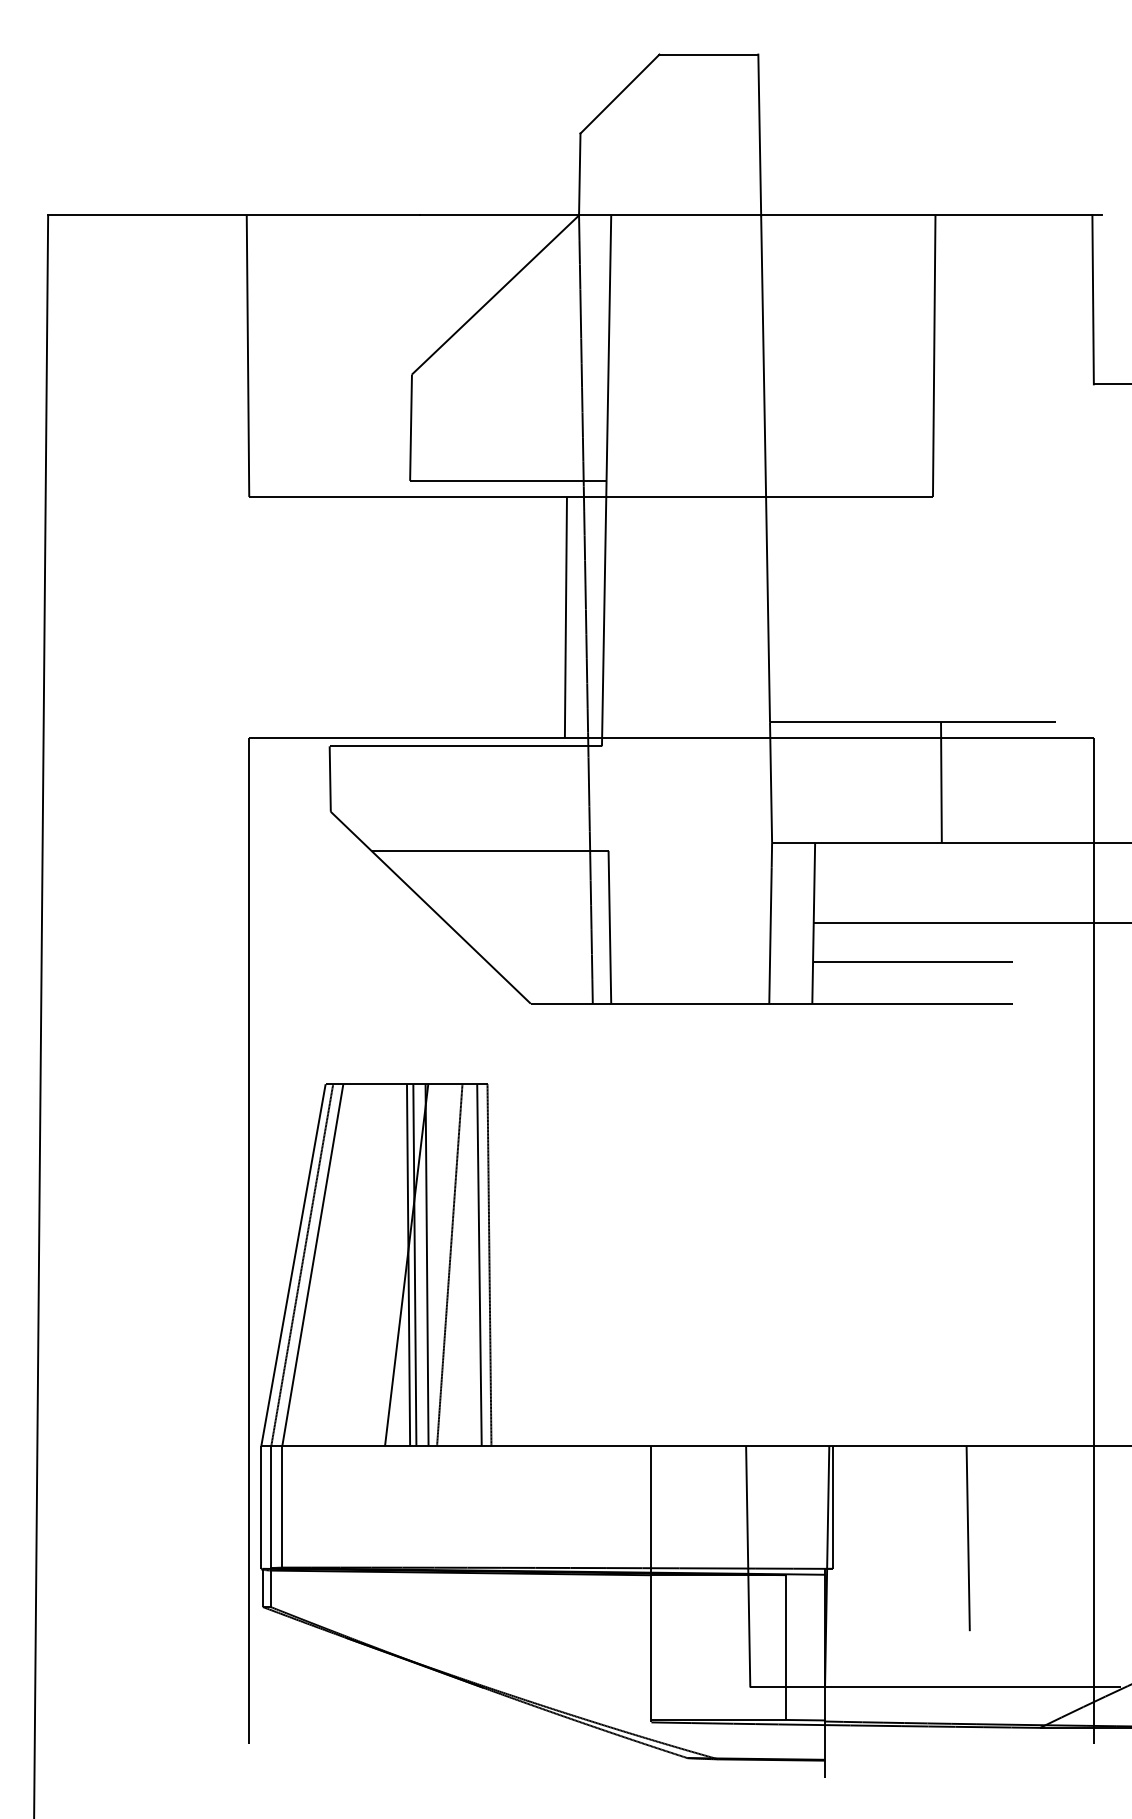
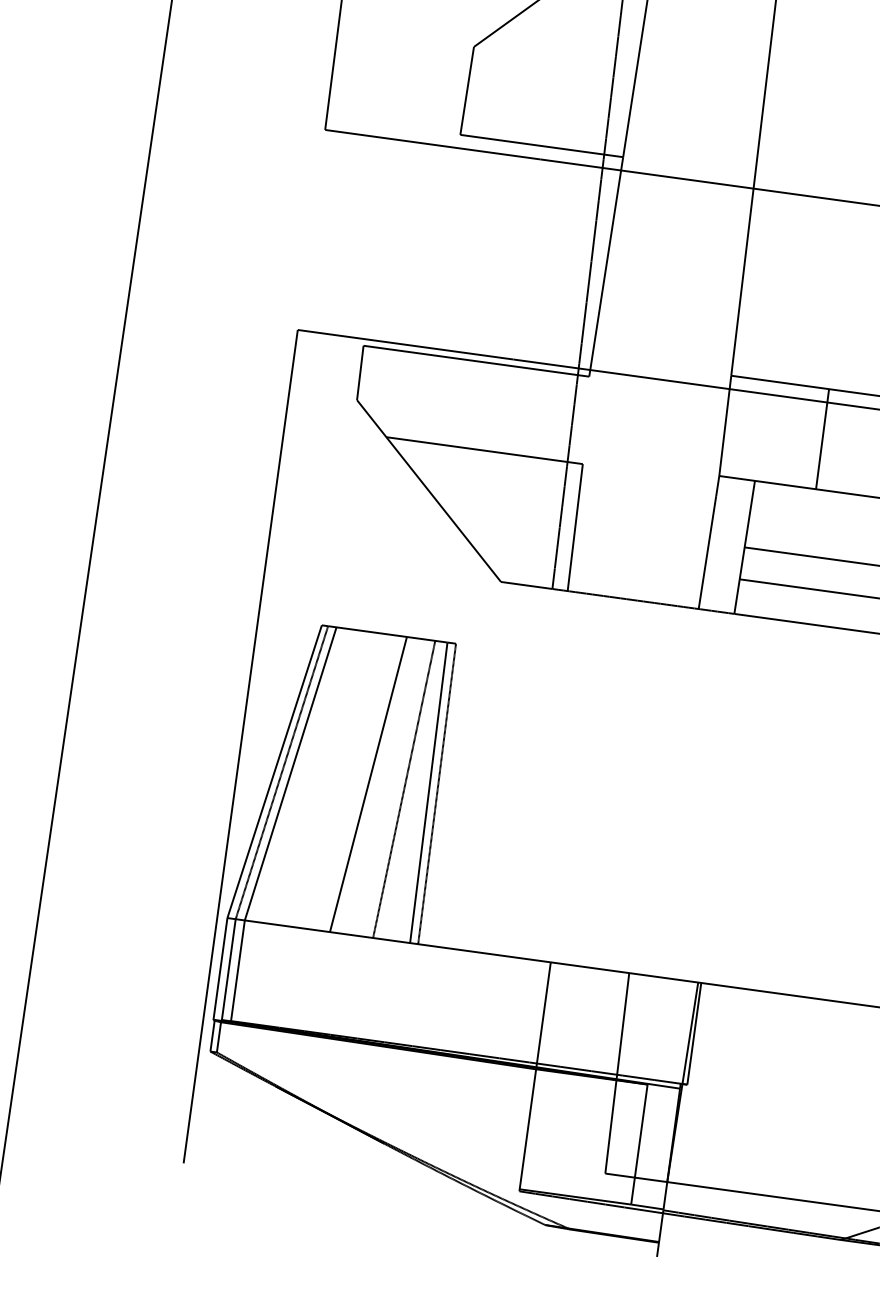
line: (565, 617) -> (573, 265), removed
line: (941, 782) -> (822, 439), moved
line: (408, 1265) -> (369, 785), removed
line: (414, 1265) -> (374, 785), removed
line: (426, 1265) -> (384, 787), removed
line: (967, 1538) -> (802, 1074), removed

